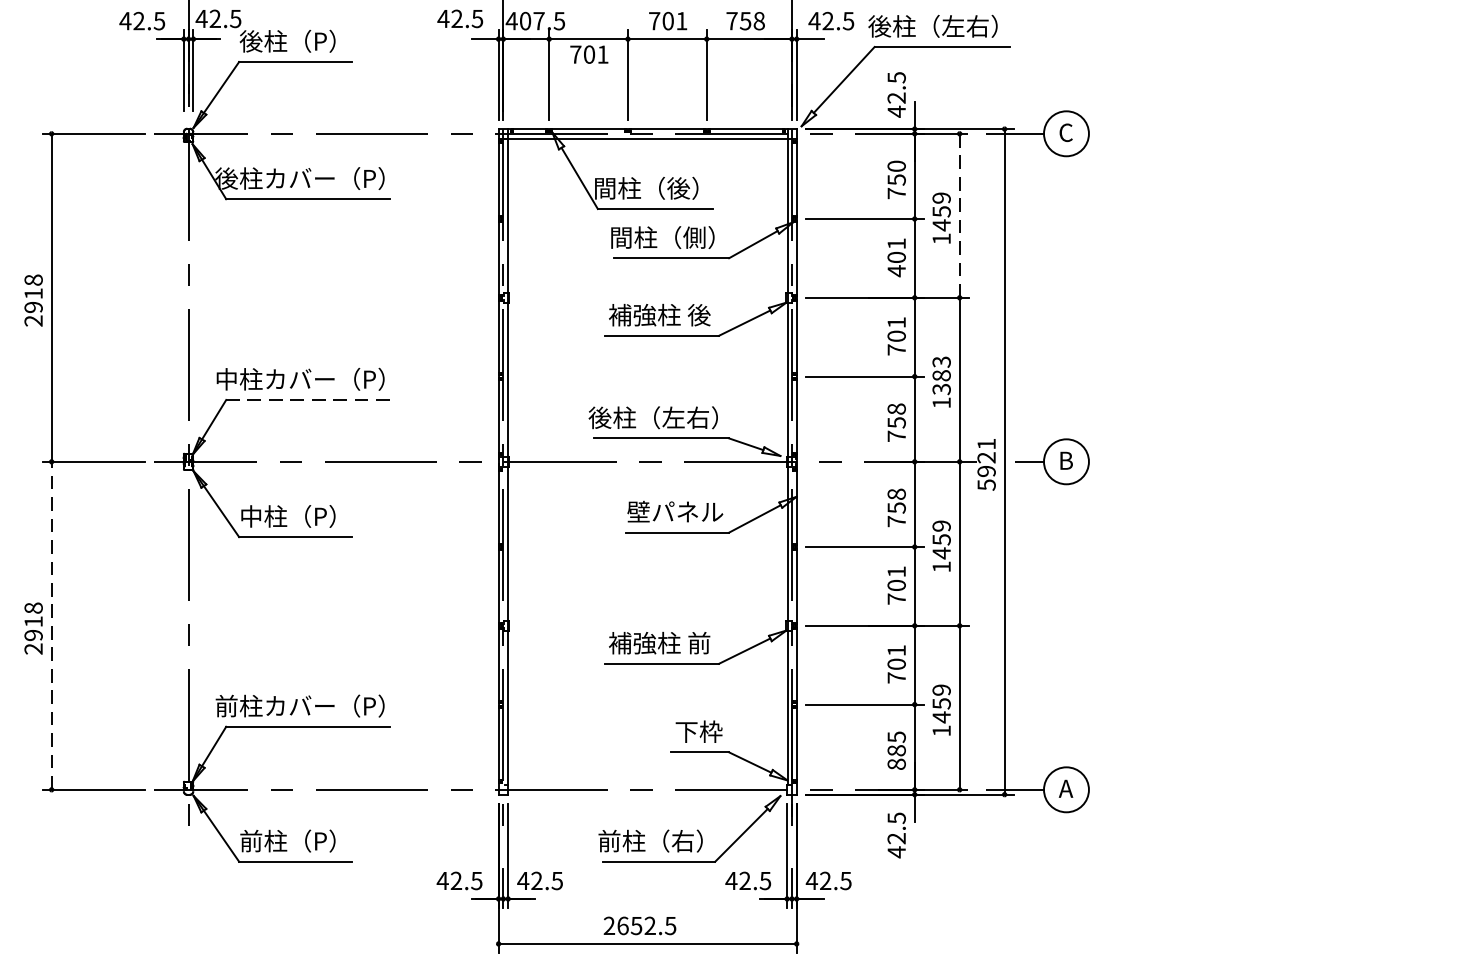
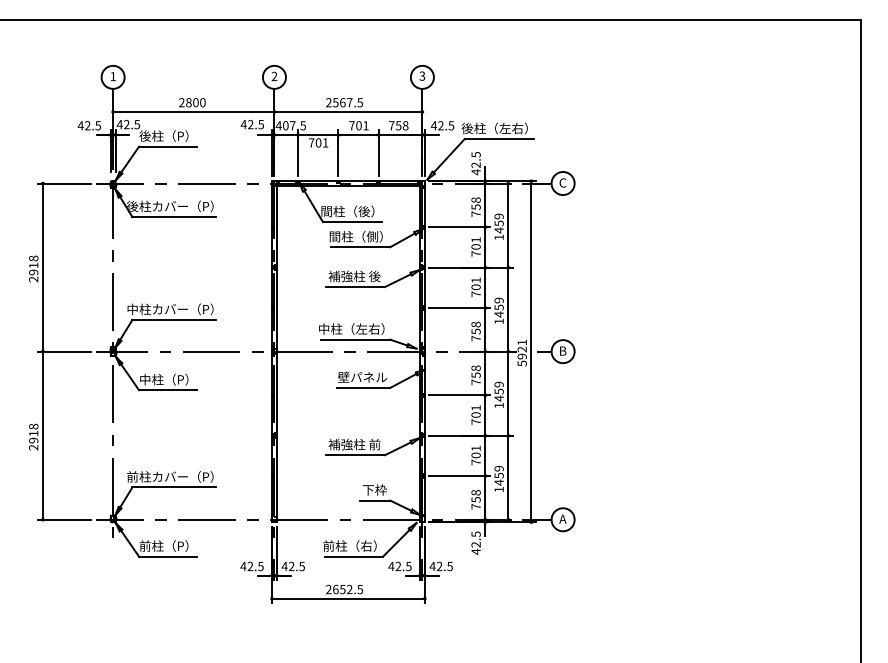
text: (897, 164) -> (476, 199), 750 -> 758
line: (959, 215) -> (508, 225), dashed -> solid
text: (895, 270) -> (475, 253), 401 -> 701
text: (940, 375) -> (498, 307), 1383 -> 1459
line: (308, 399) -> (174, 319), dashed -> solid
text: (598, 416) -> (323, 328), 後柱（左右） -> 中柱（左右）
line: (50, 625) -> (42, 435), dashed -> solid
text: (895, 750) -> (475, 499), 885 -> 758

